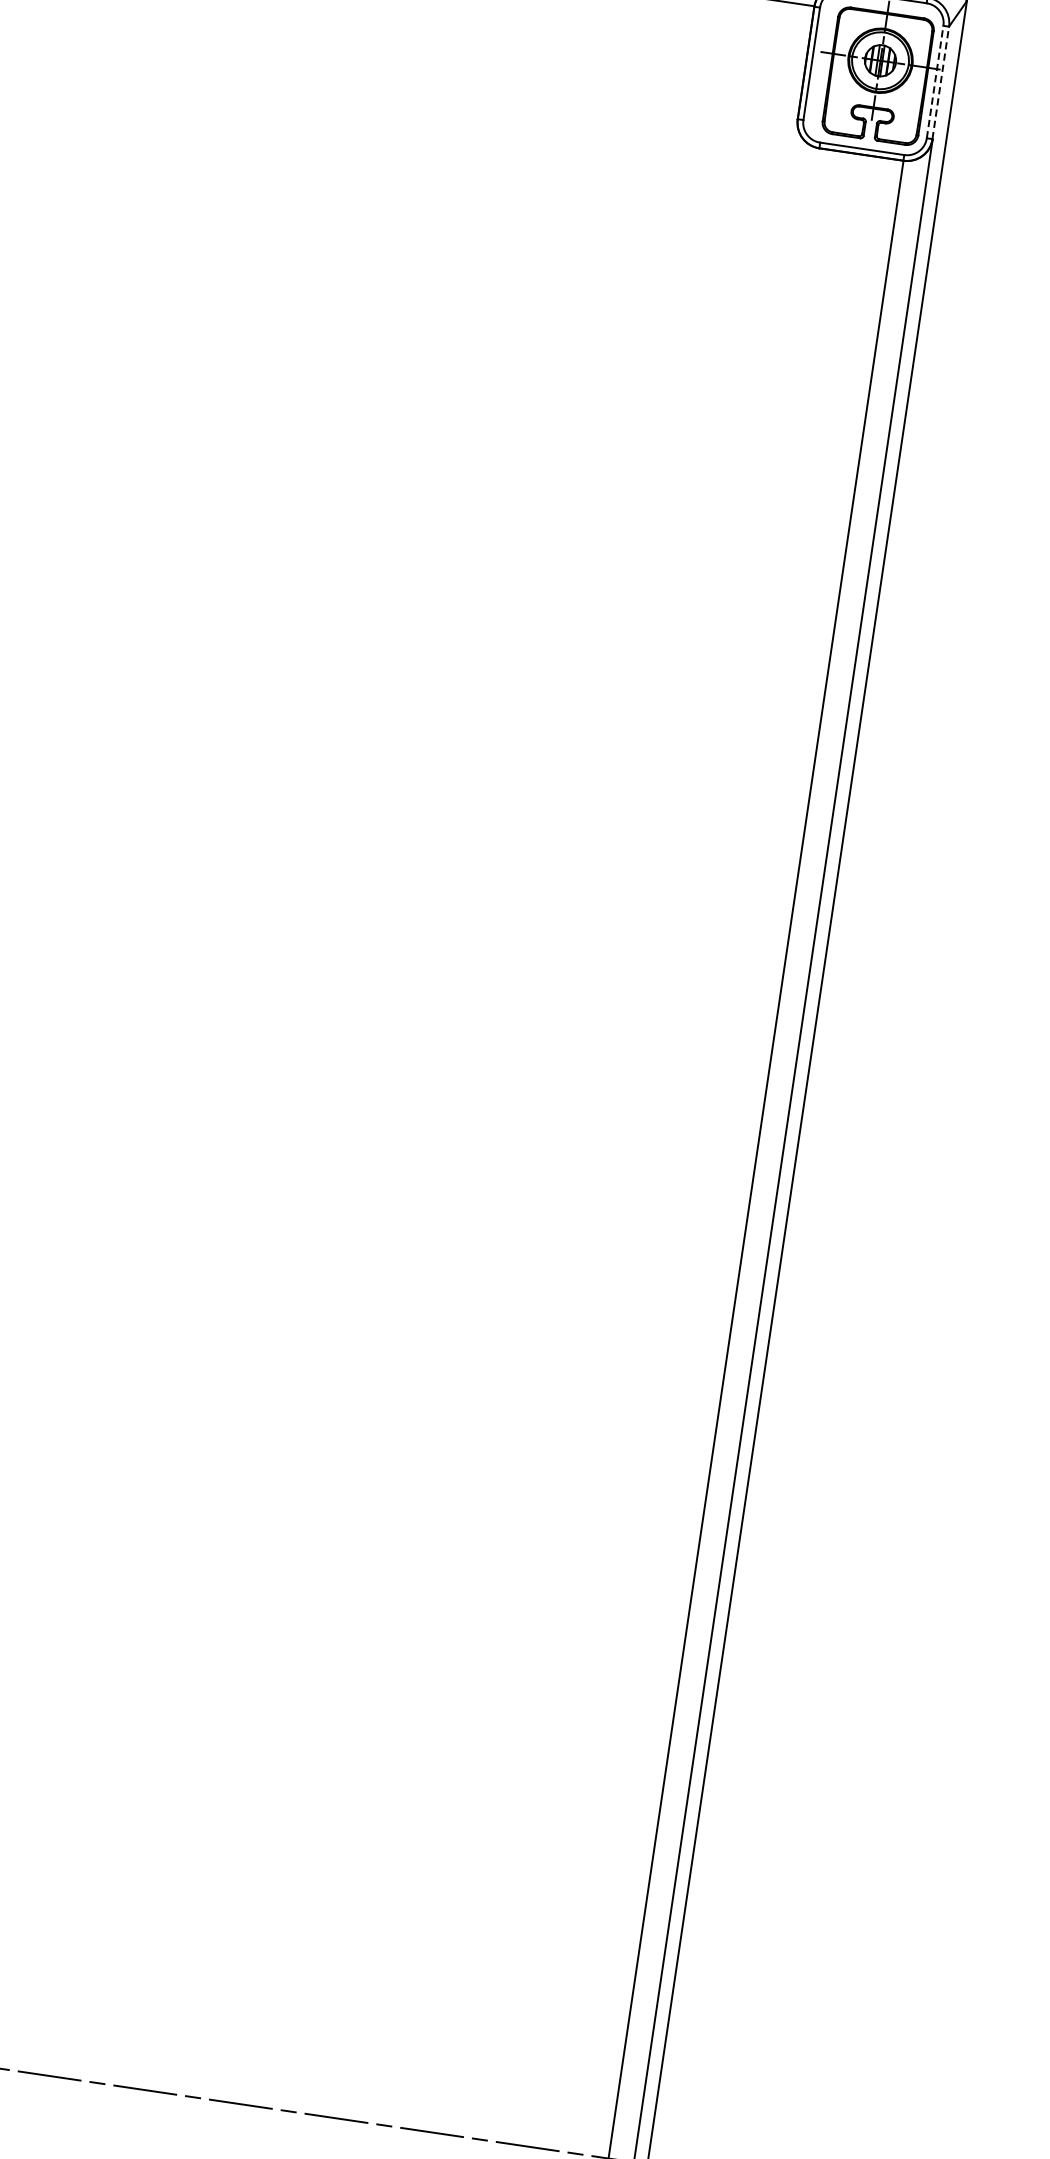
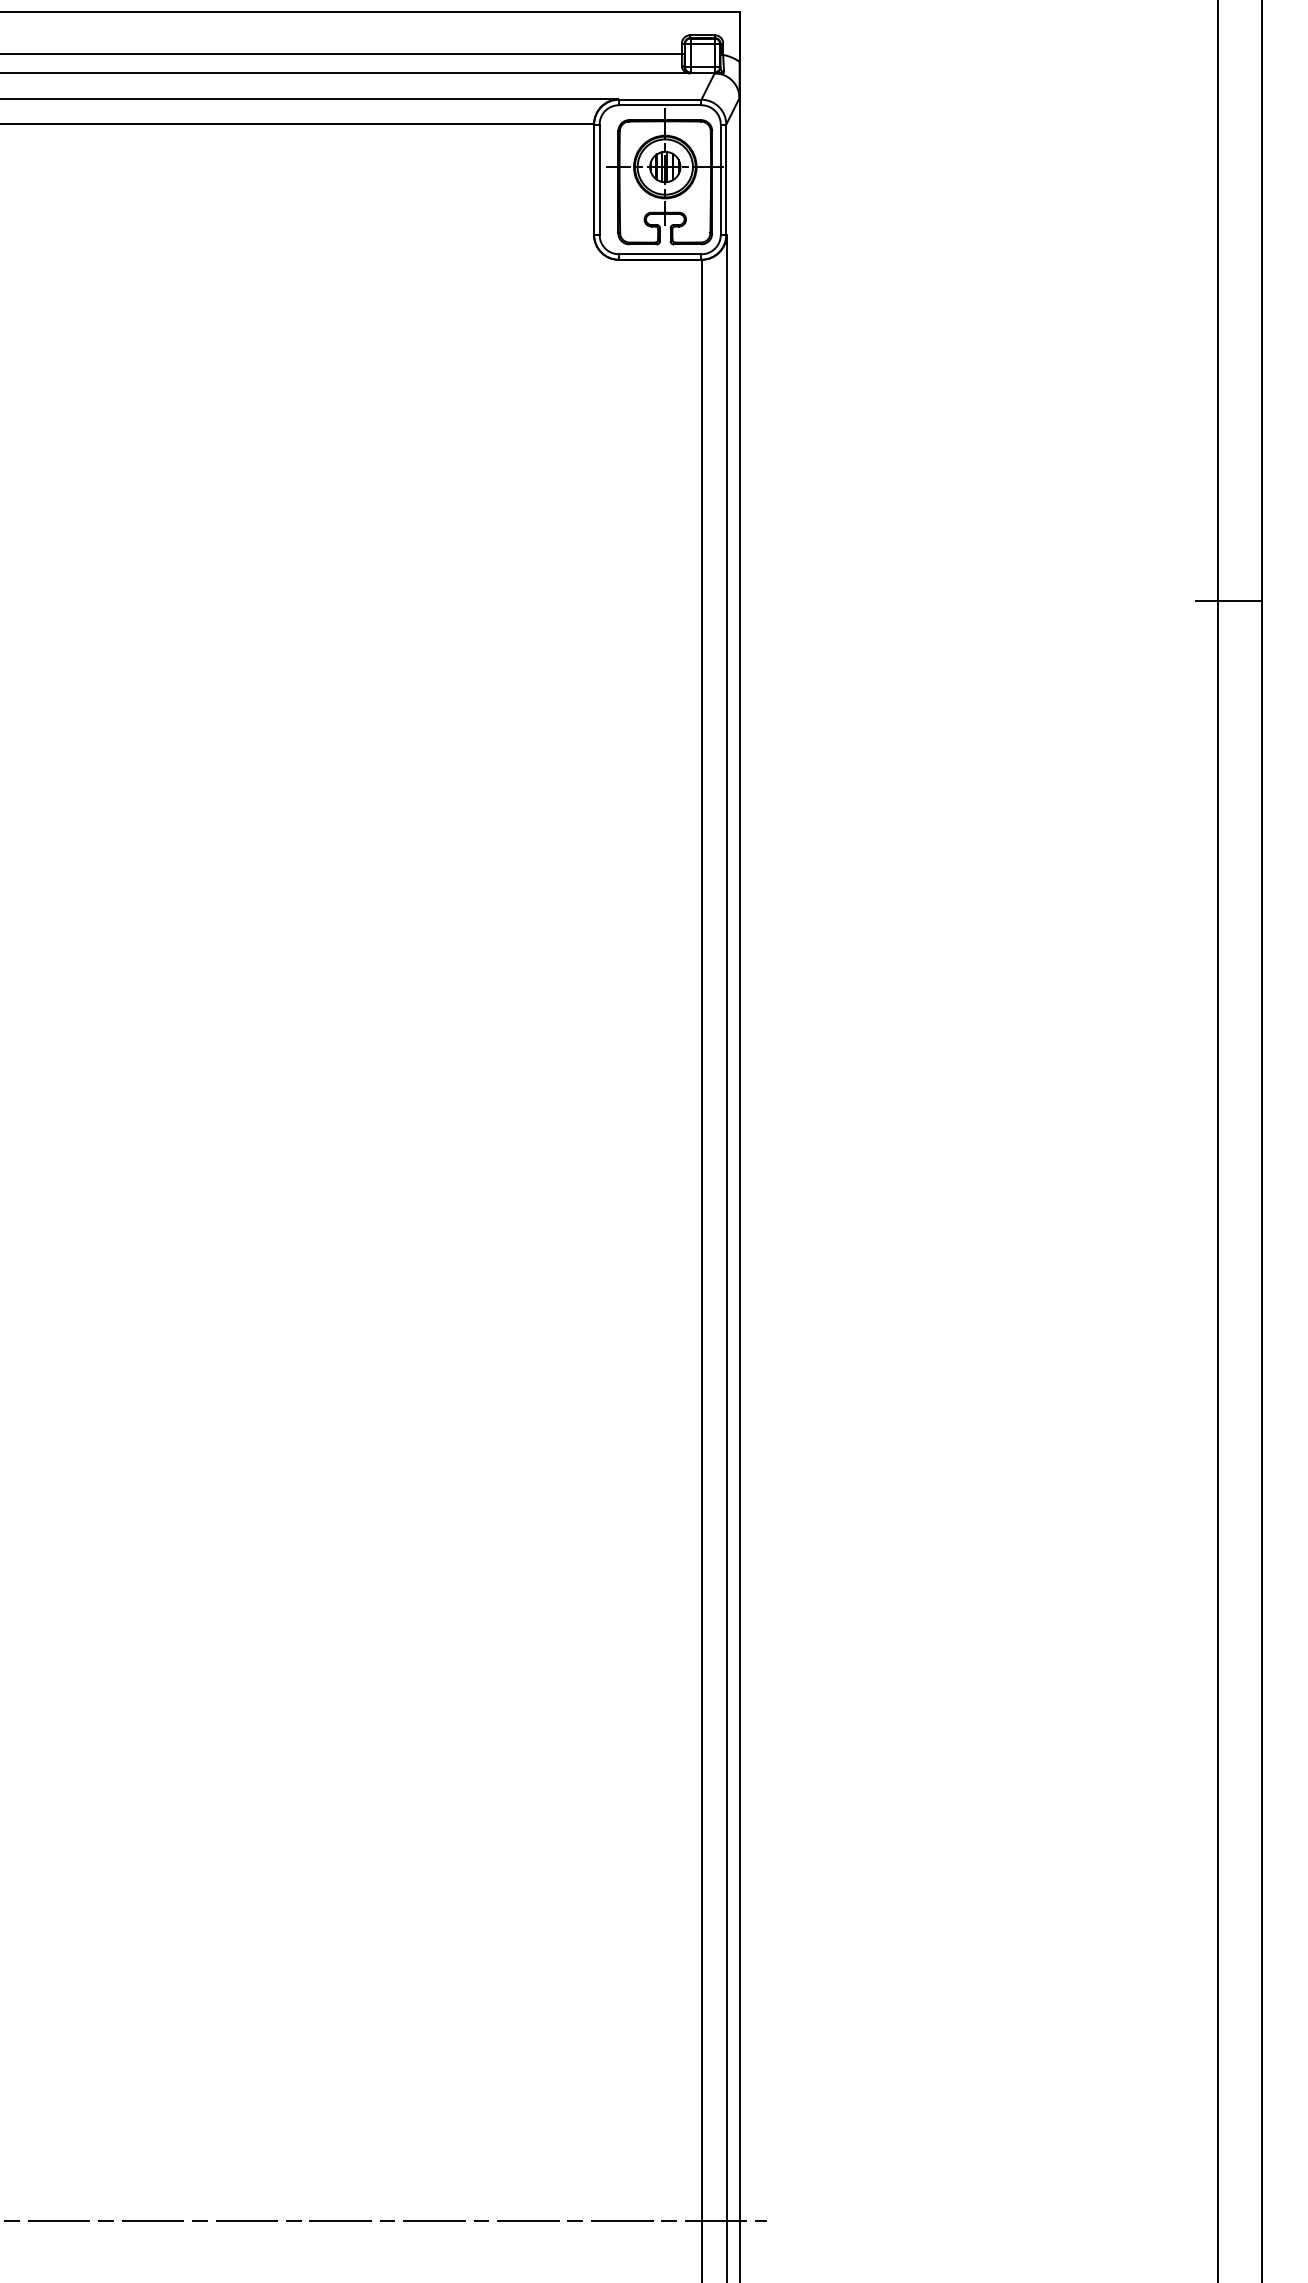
line: (934, 81) -> (720, 179), dashed -> solid
line: (940, 82) -> (726, 179), dashed -> solid

